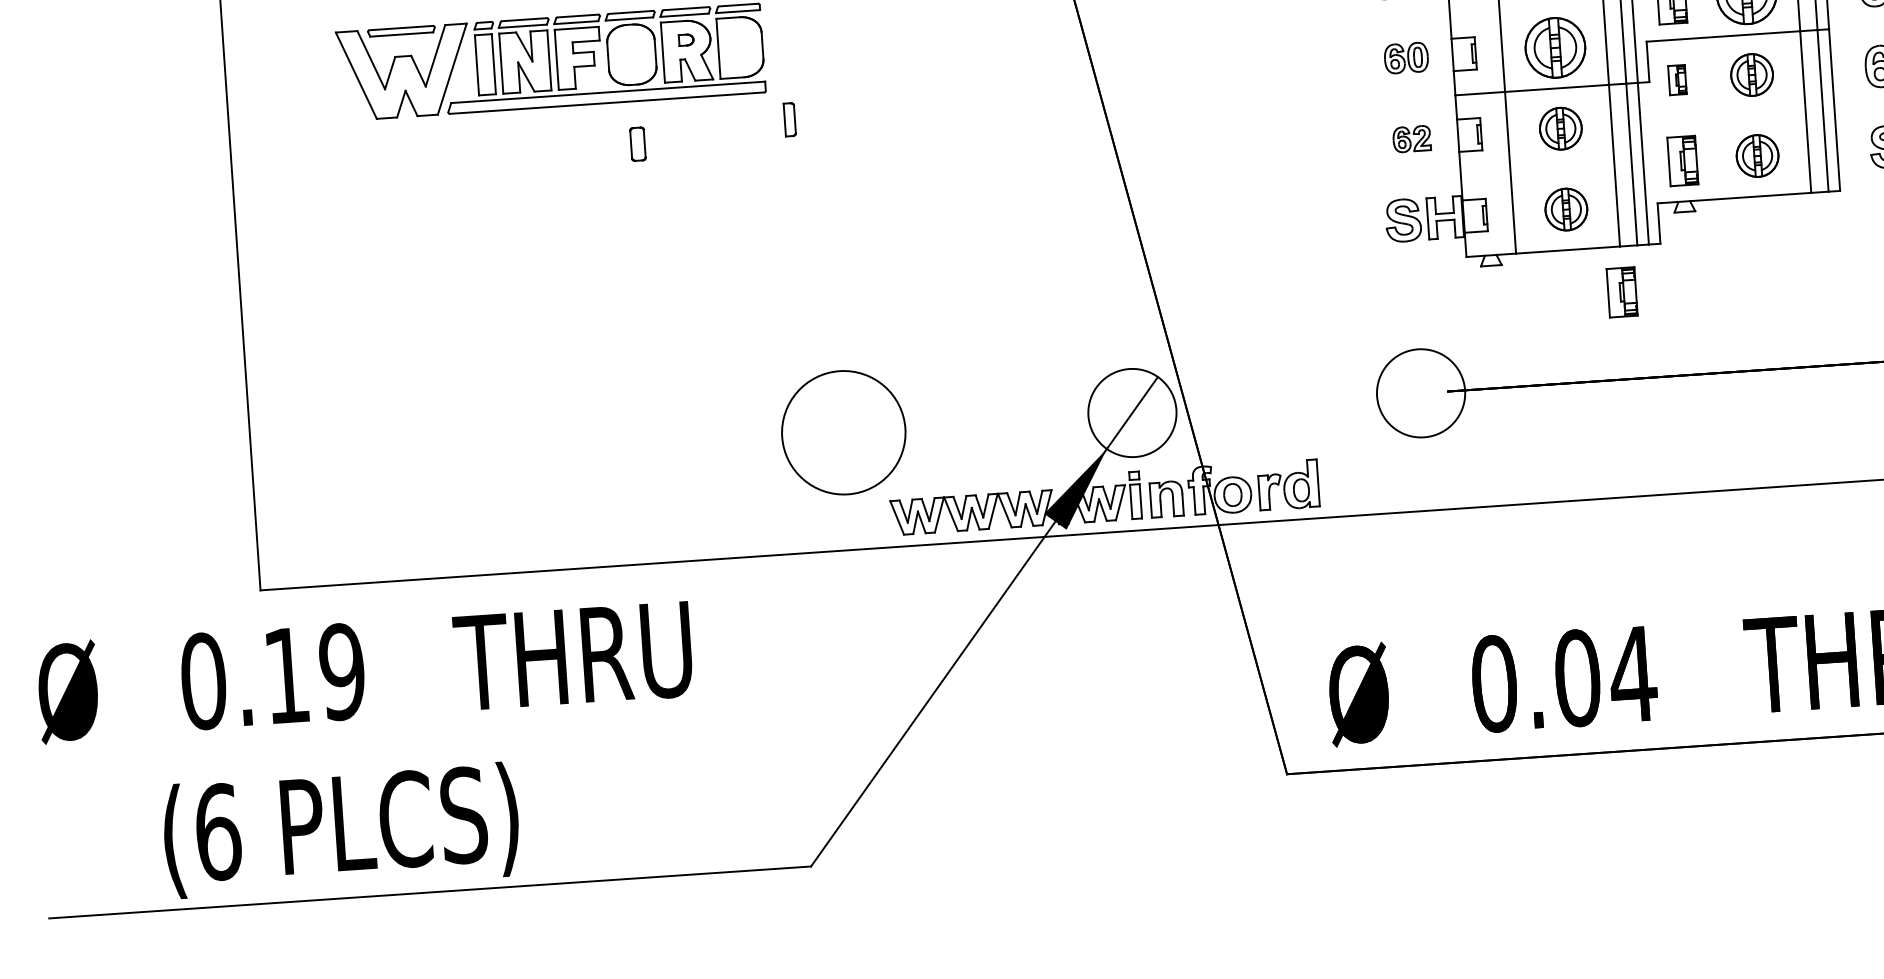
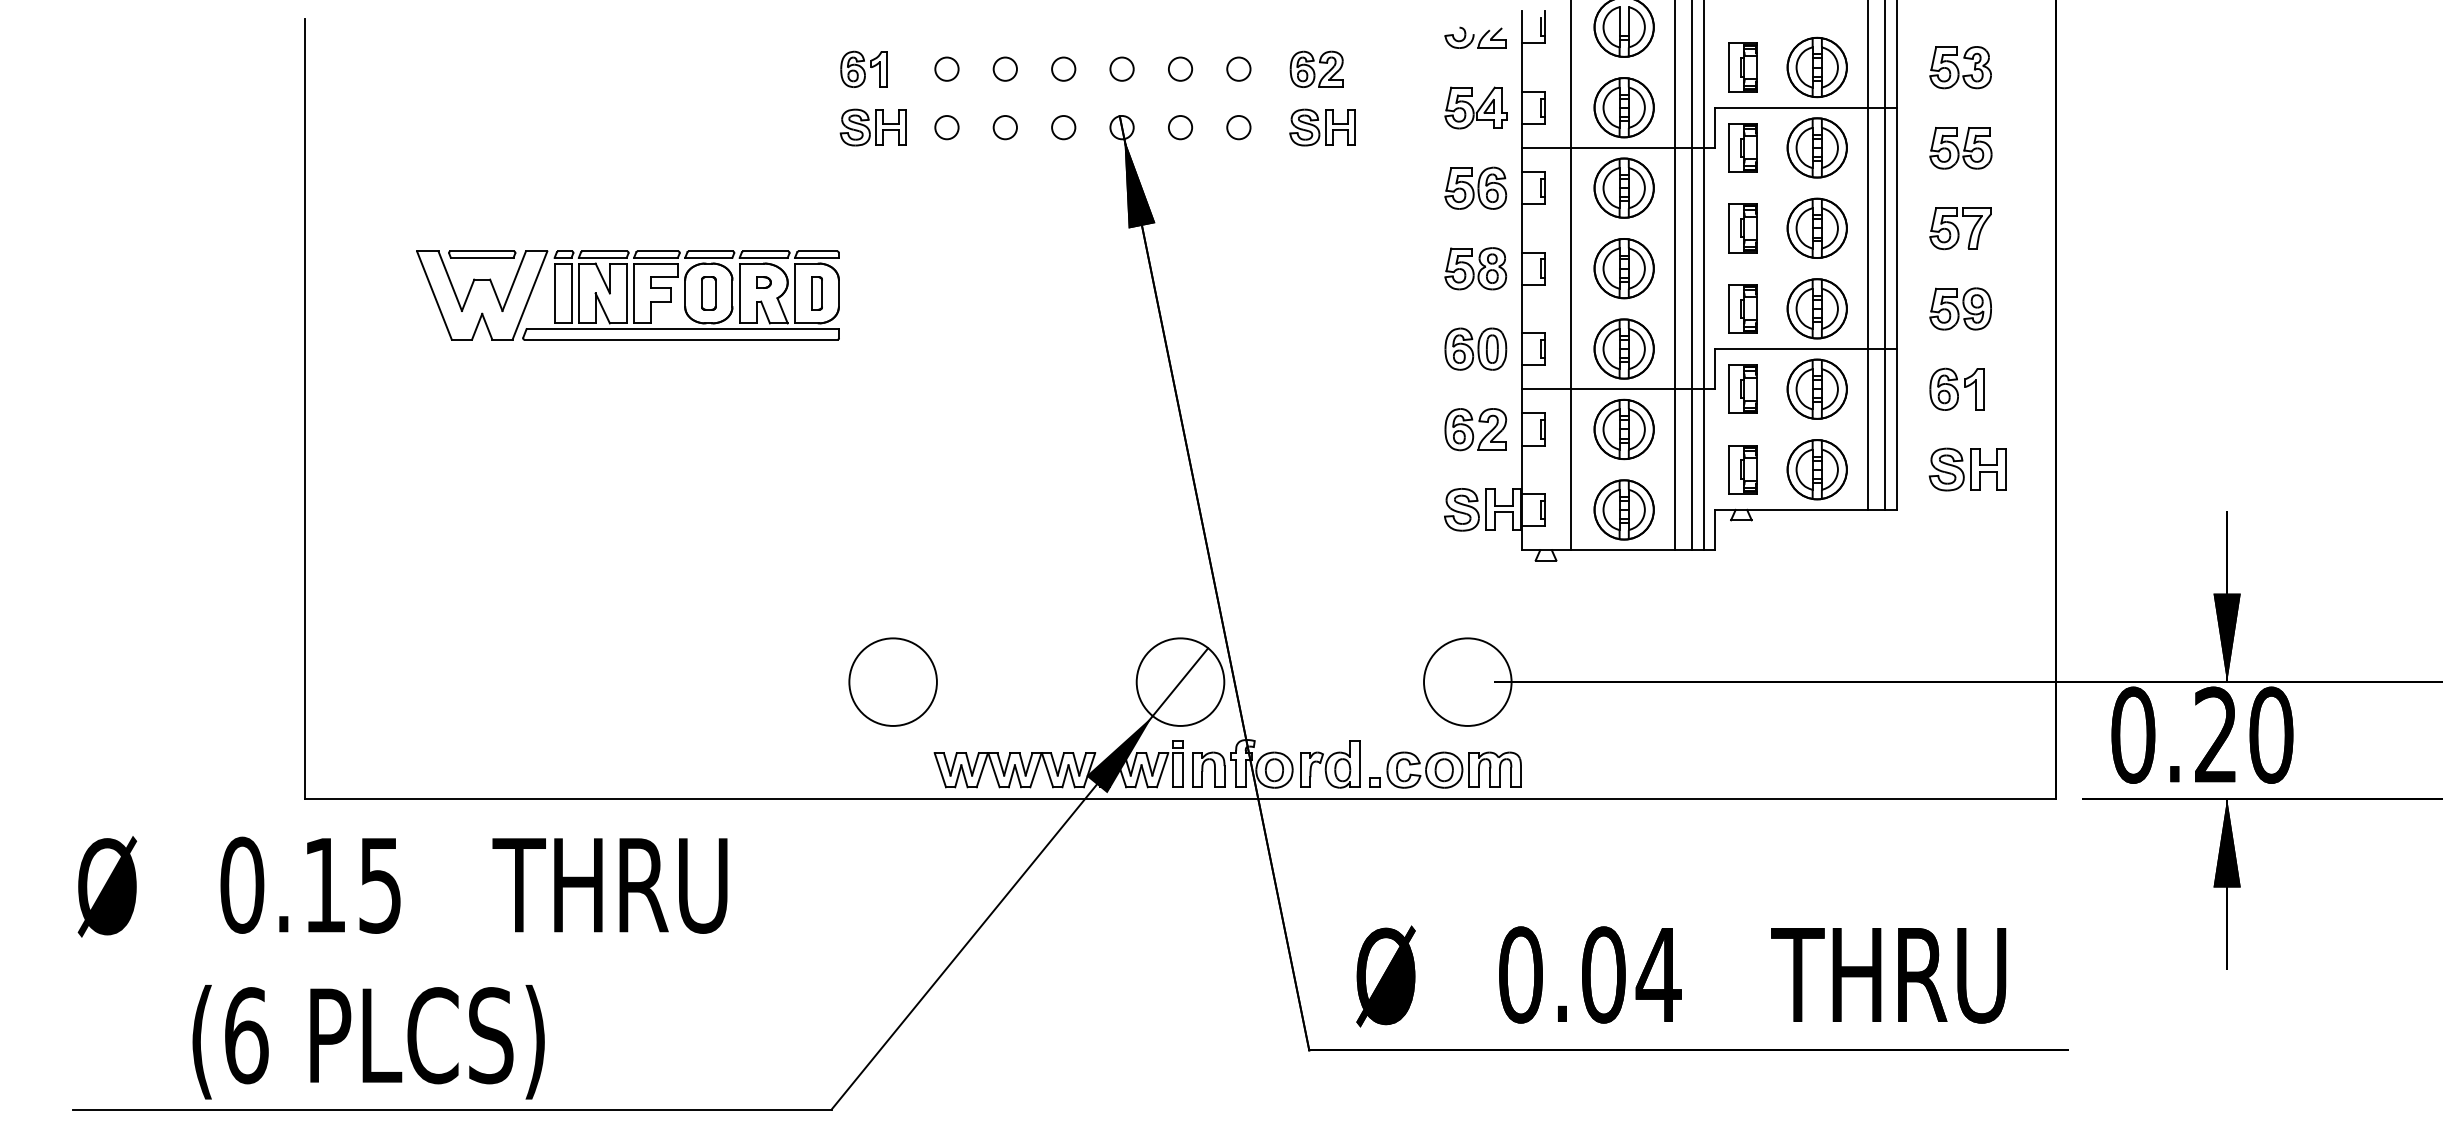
part: (1405, 57) -> (1475, 348), size x1.43
part: (1751, 74) -> (1816, 388), size x1.43
part: (1676, 79) -> (1742, 388), size x1.67
part: (789, 119) -> (816, 293), moved
part: (1560, 128) -> (1623, 429), size x1.43
part: (1411, 138) -> (1475, 429), size x1.67
part: (637, 144) -> (708, 293), moved
part: (1756, 155) -> (1816, 469), size x1.43
part: (1565, 209) -> (1623, 509), size x1.43
part: (1621, 292) -> (1673, 595), removed
circle: (843, 432) -> (892, 681), size x0.71
part: (1404, 482) -> (1445, 769), added
text: (341, 671) -> (379, 884), 0.19 -> 0.15

